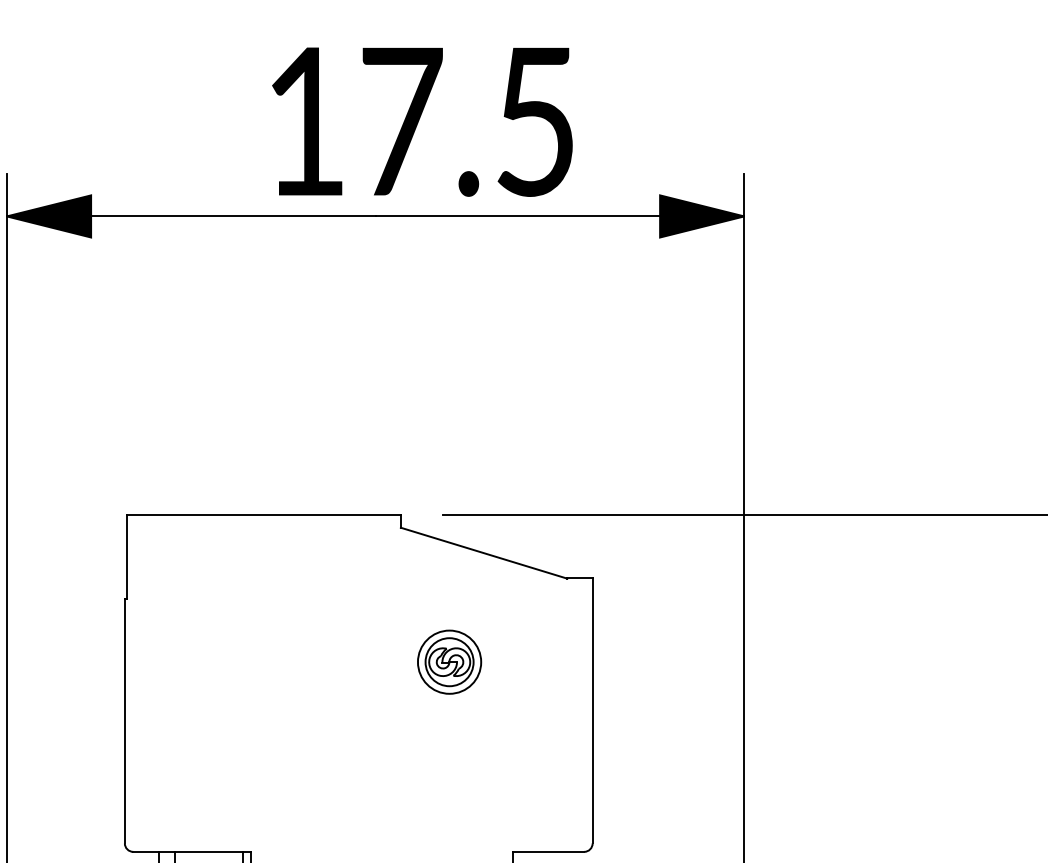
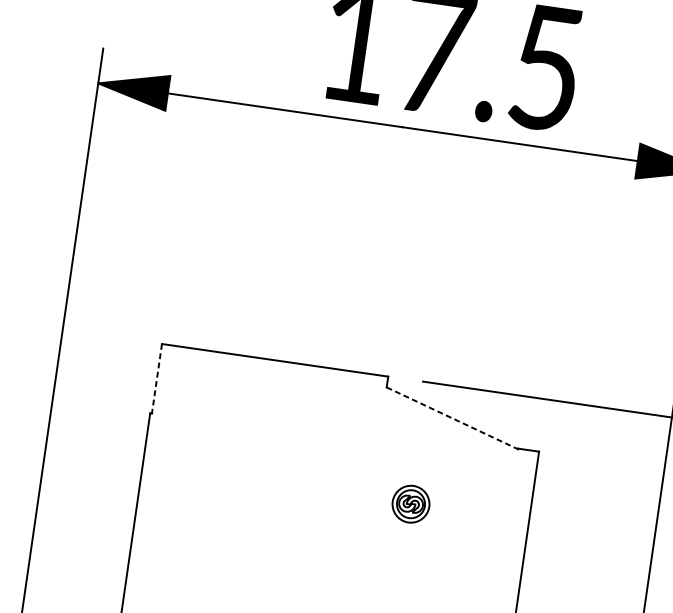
line: (484, 553) -> (452, 418), solid -> dashed
line: (126, 557) -> (156, 379), solid -> dashed
part: (449, 661) -> (410, 503), size x0.7

